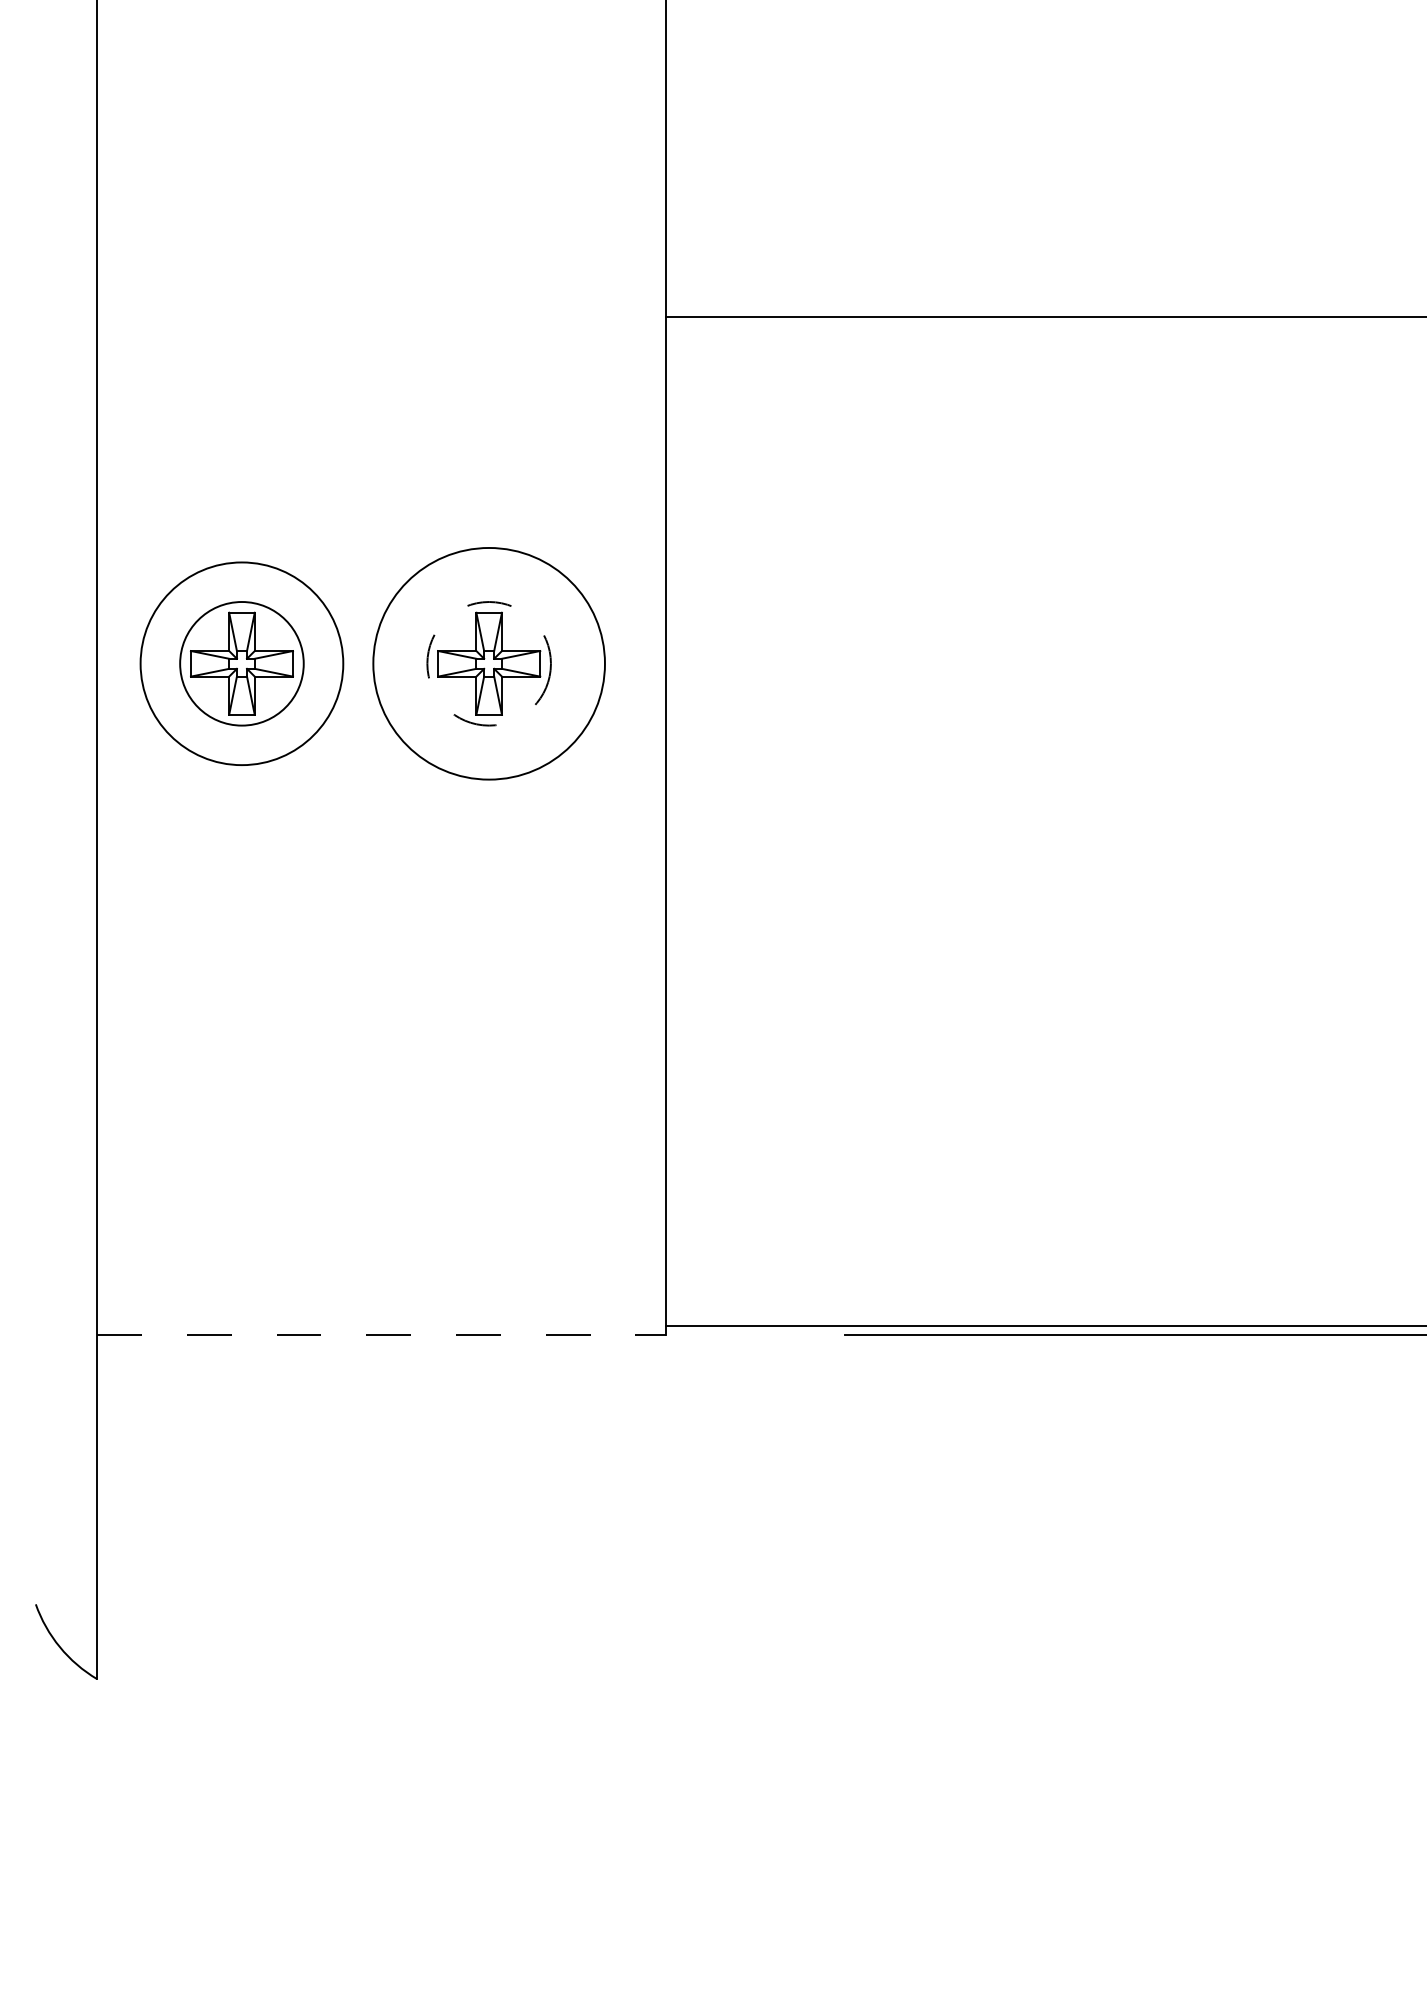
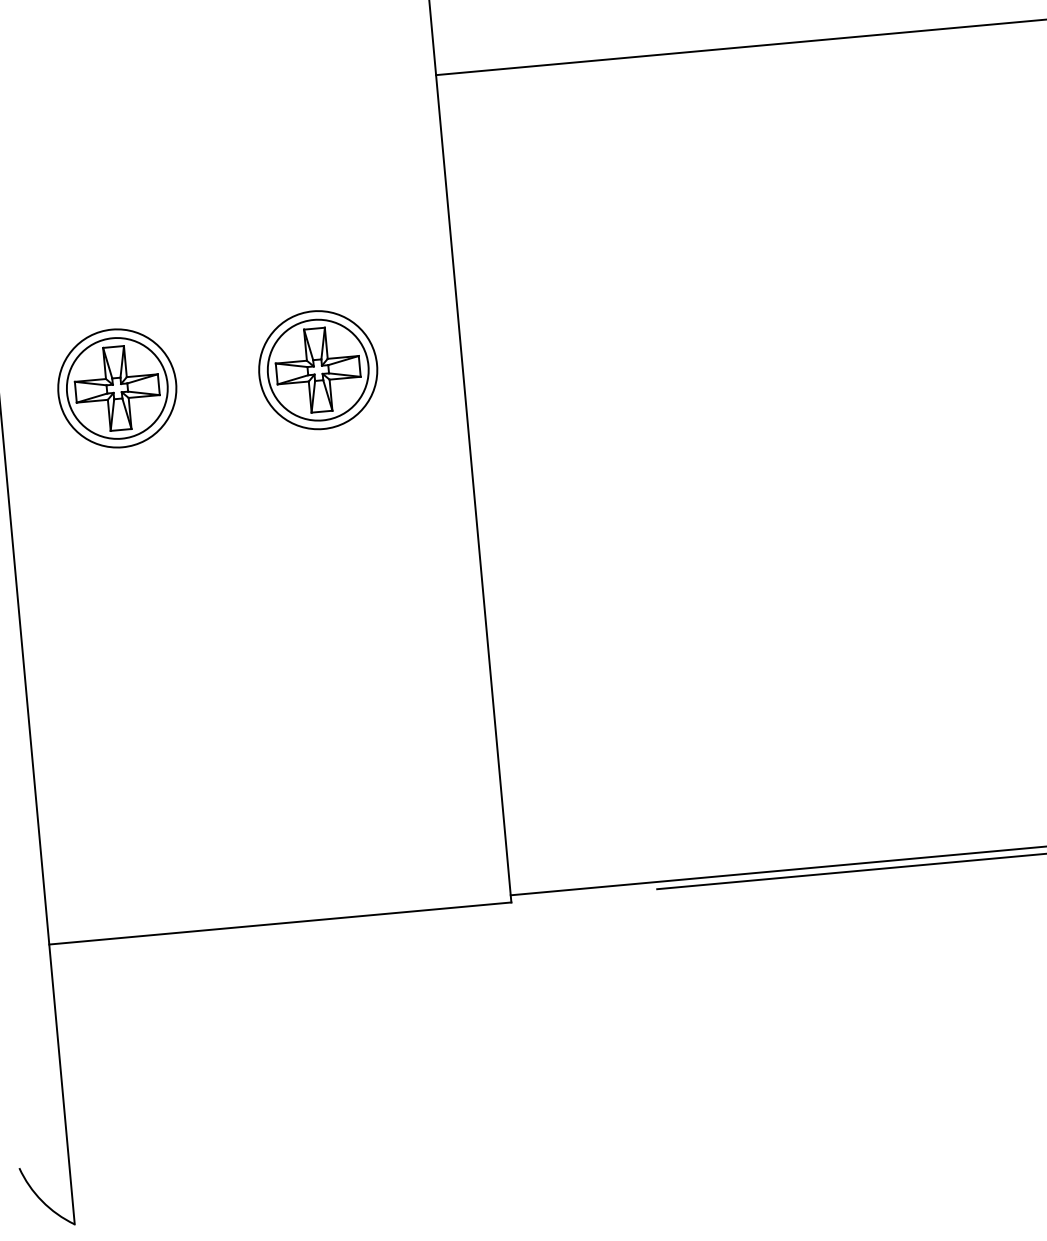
circle: (241, 663) -> (116, 388), size x0.71
circle: (488, 663) -> (317, 369), dashed -> solid
circle: (488, 663) -> (317, 369), size x0.62
line: (381, 1334) -> (280, 923), dashed -> solid

